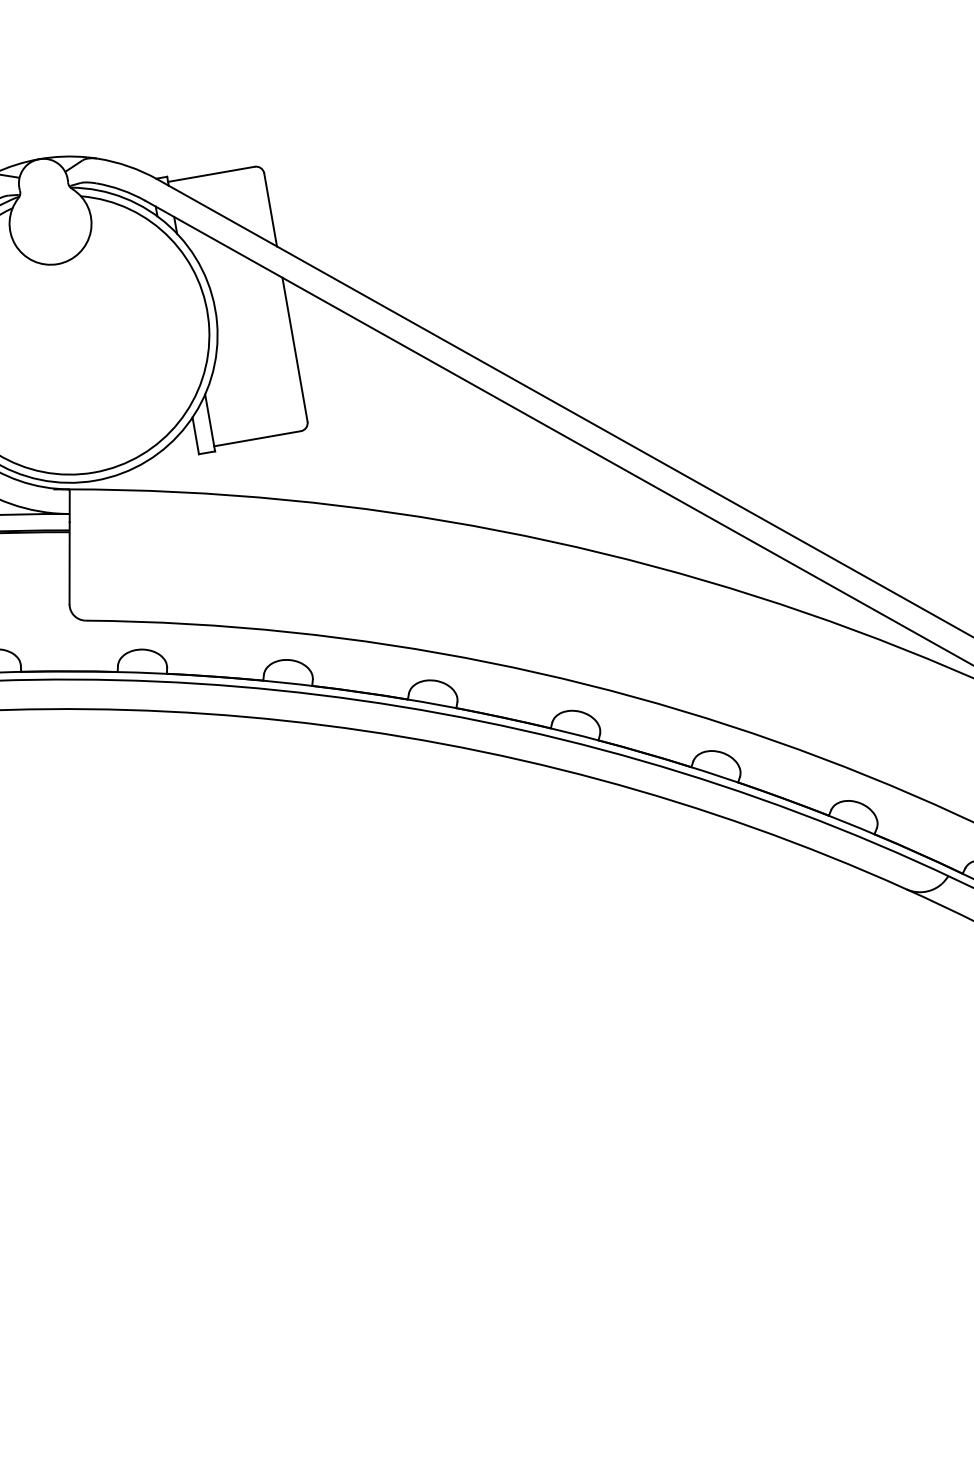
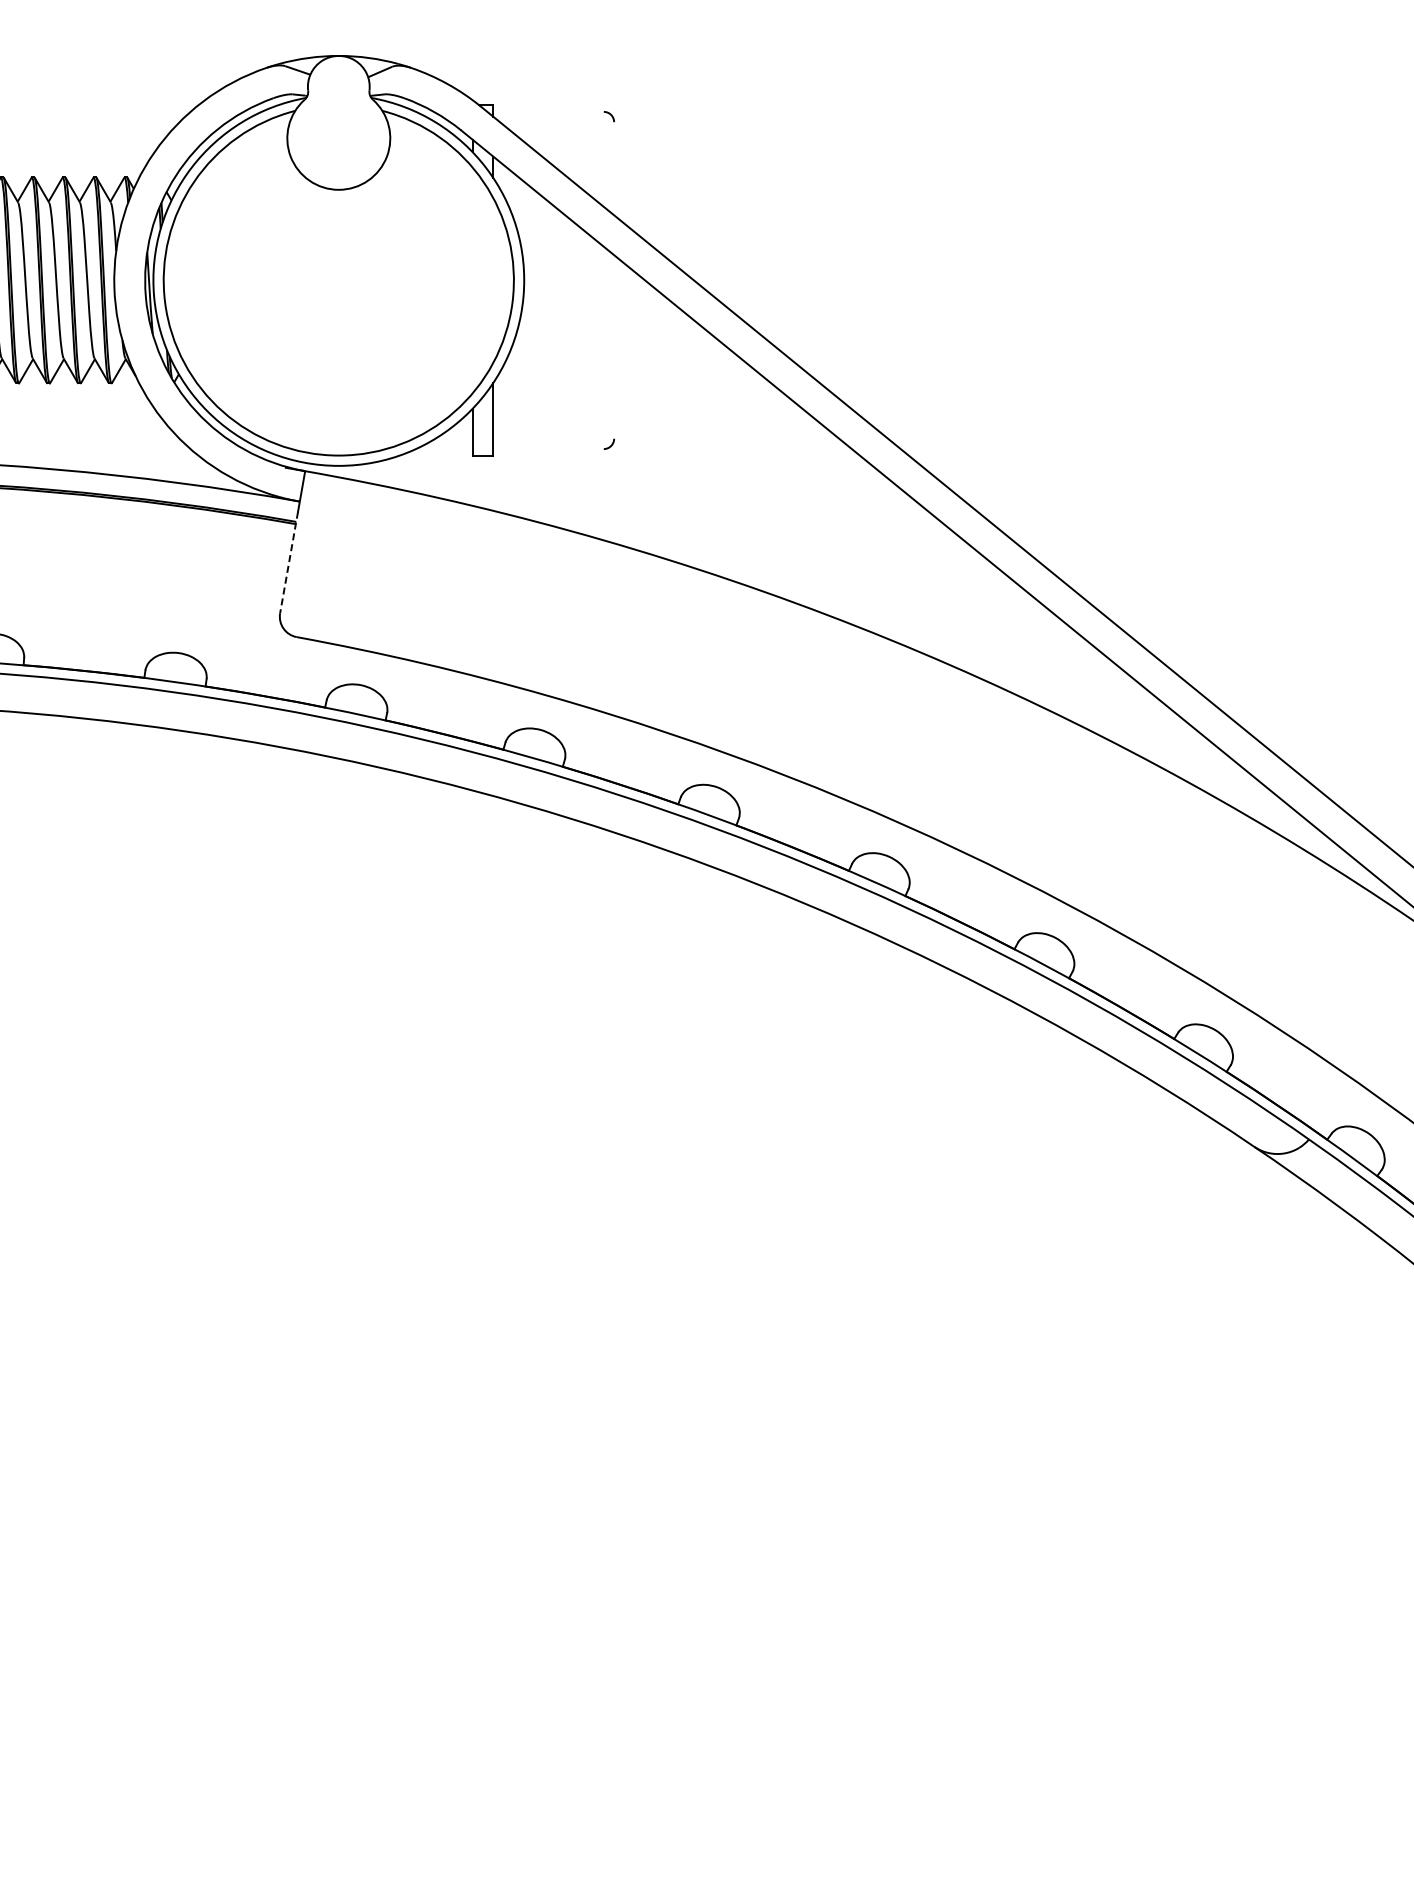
line: (211, 174) -> (548, 111), removed
line: (270, 209) -> (614, 168), removed
line: (295, 349) -> (614, 346), removed
line: (257, 439) -> (548, 449), removed
line: (69, 563) -> (289, 562), solid -> dashed

